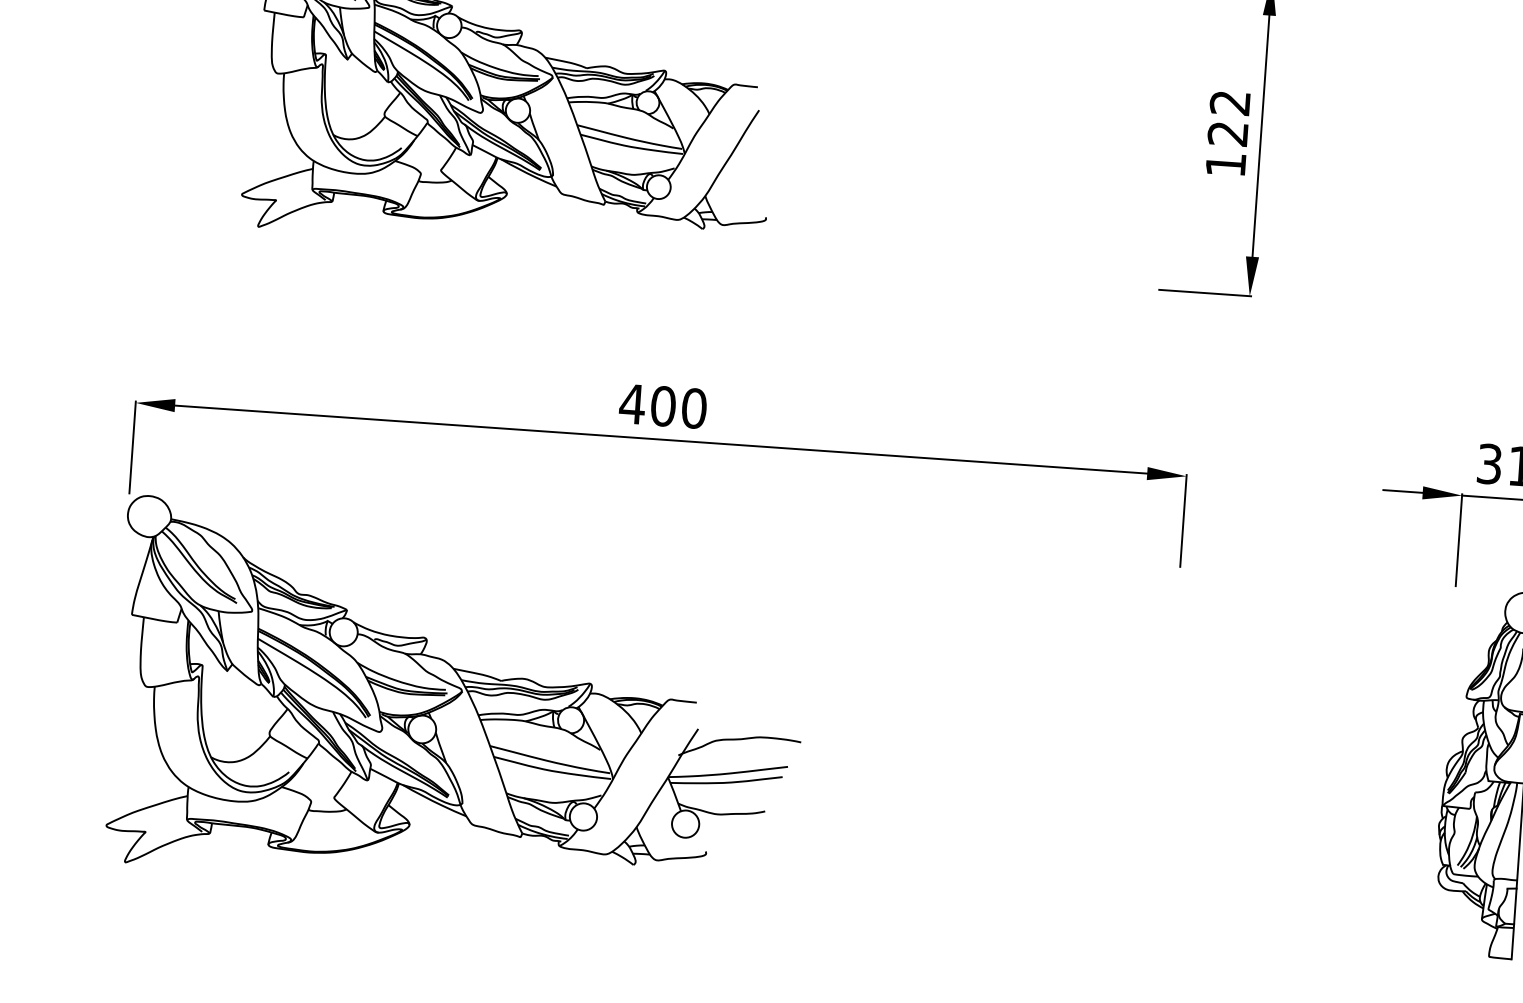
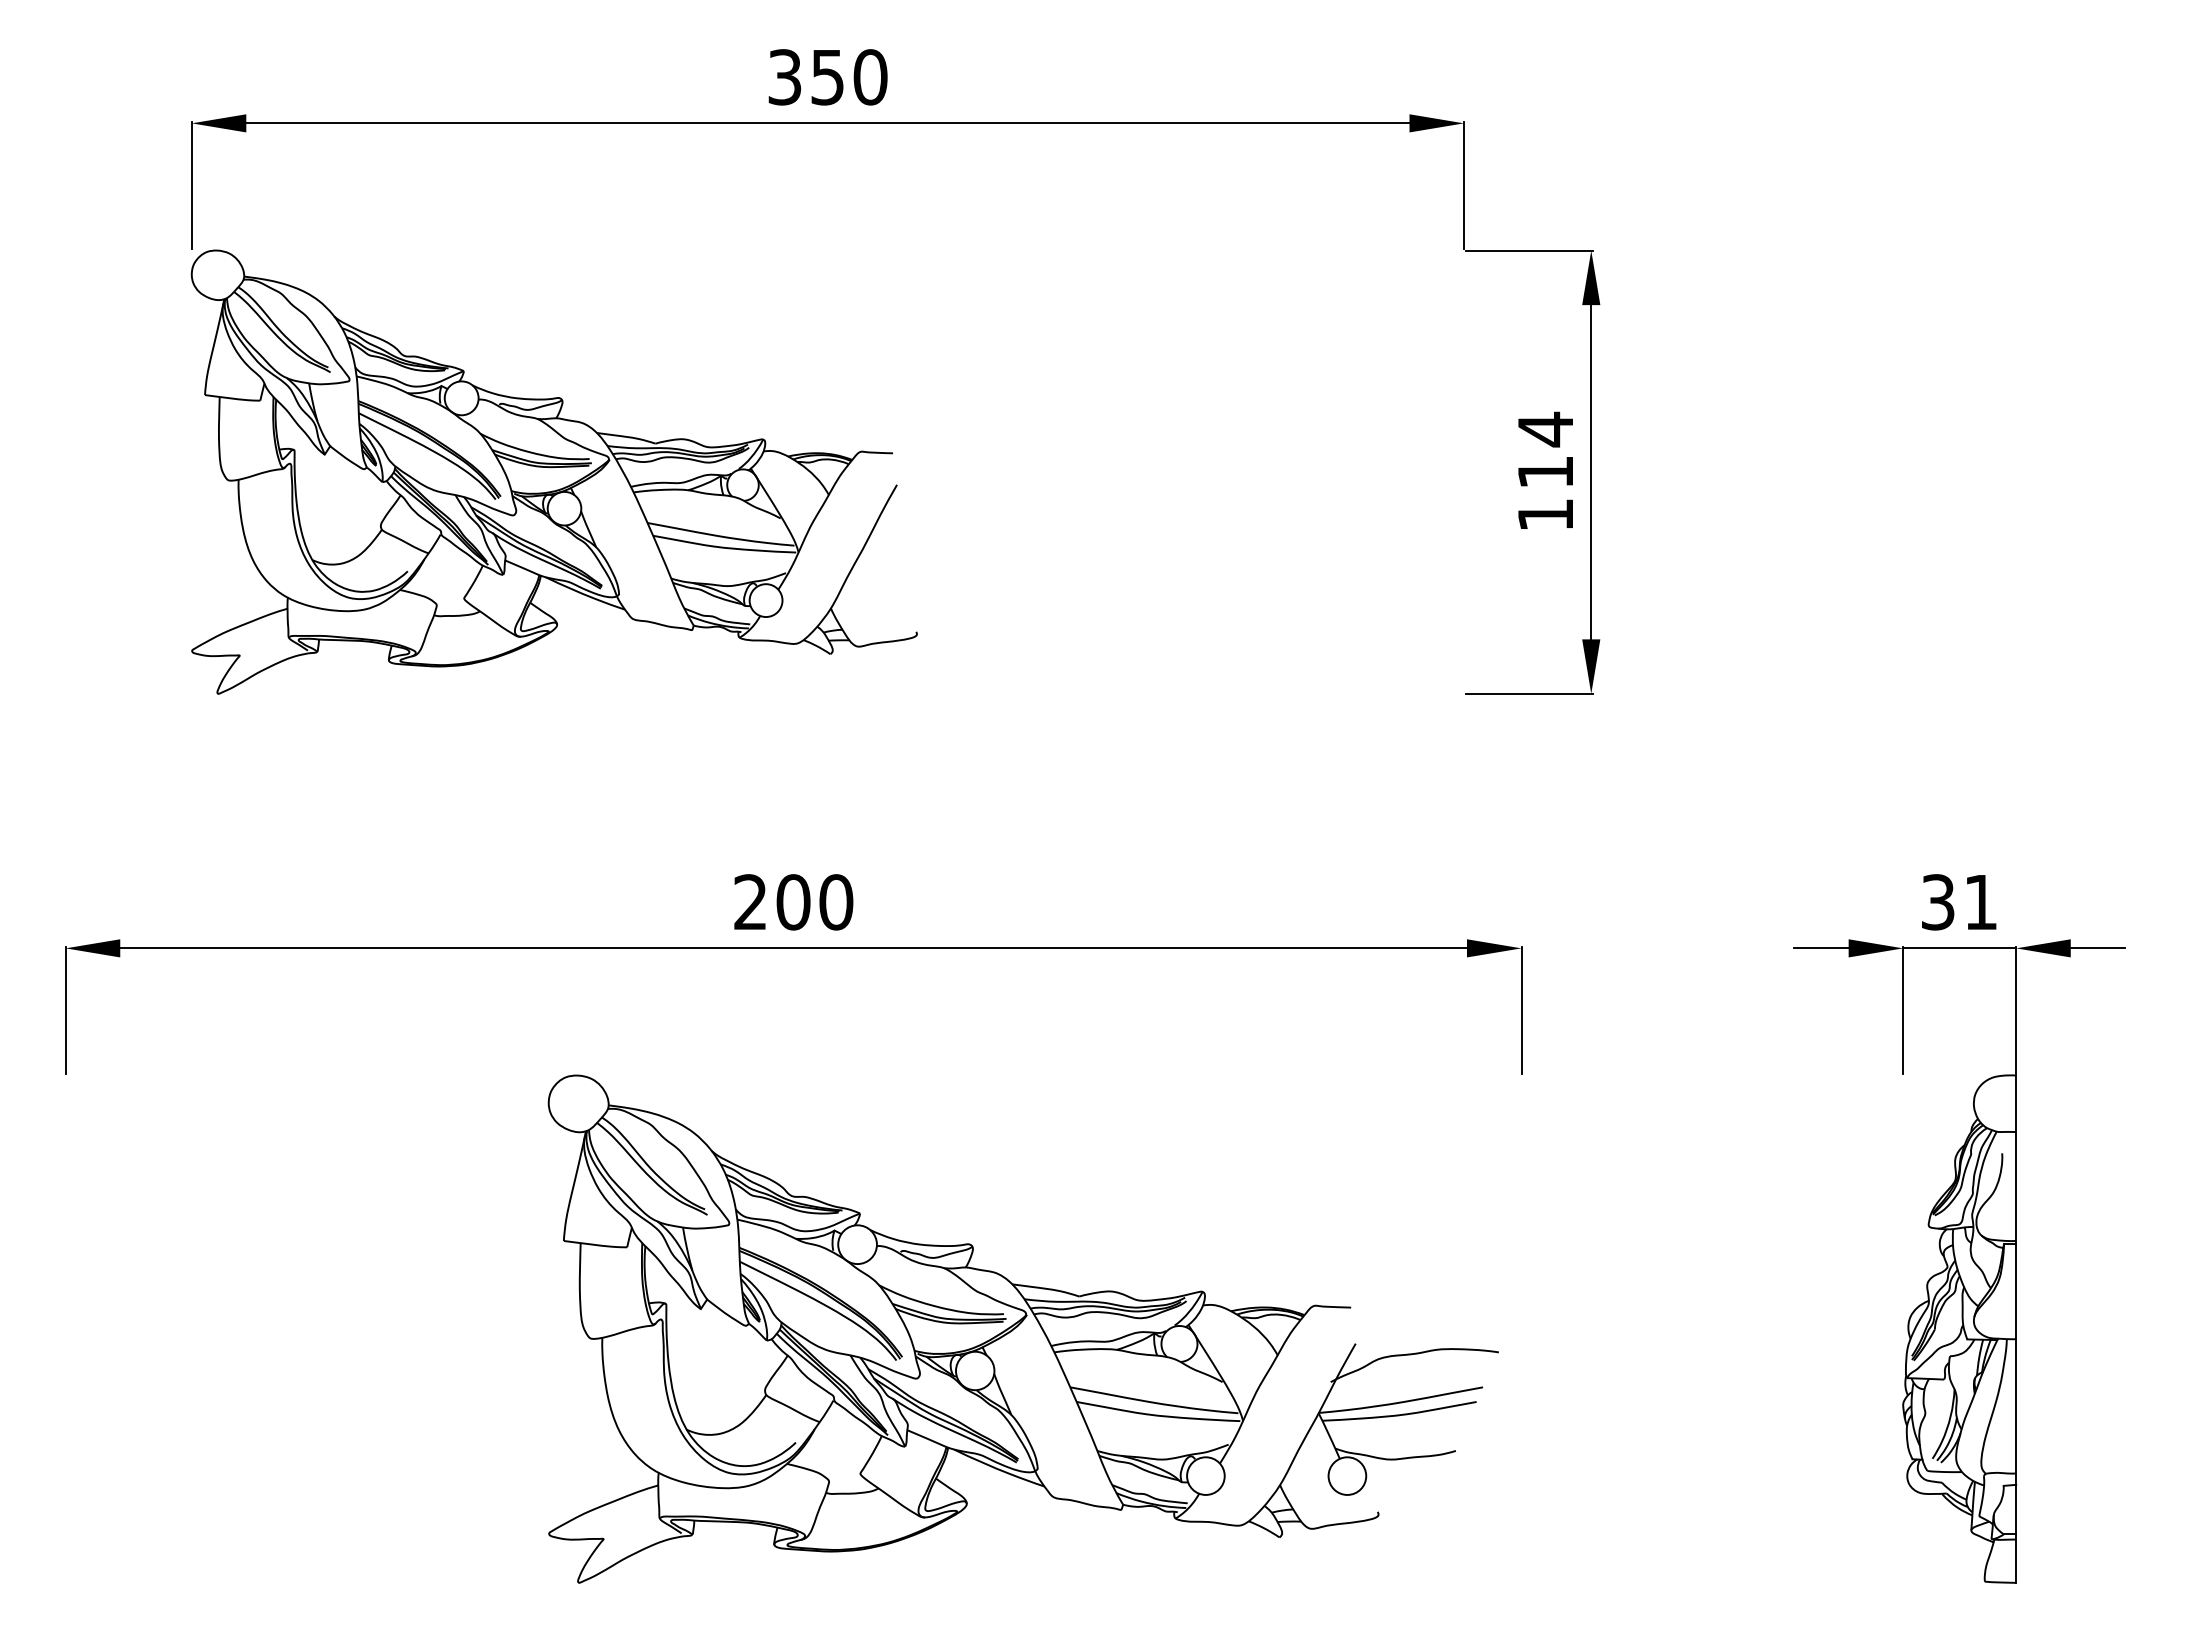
text: (1228, 117) -> (1544, 449), 122 -> 114
text: (632, 403) -> (750, 901), 400 -> 200
part: (458, 701) -> (1022, 1328), moved

